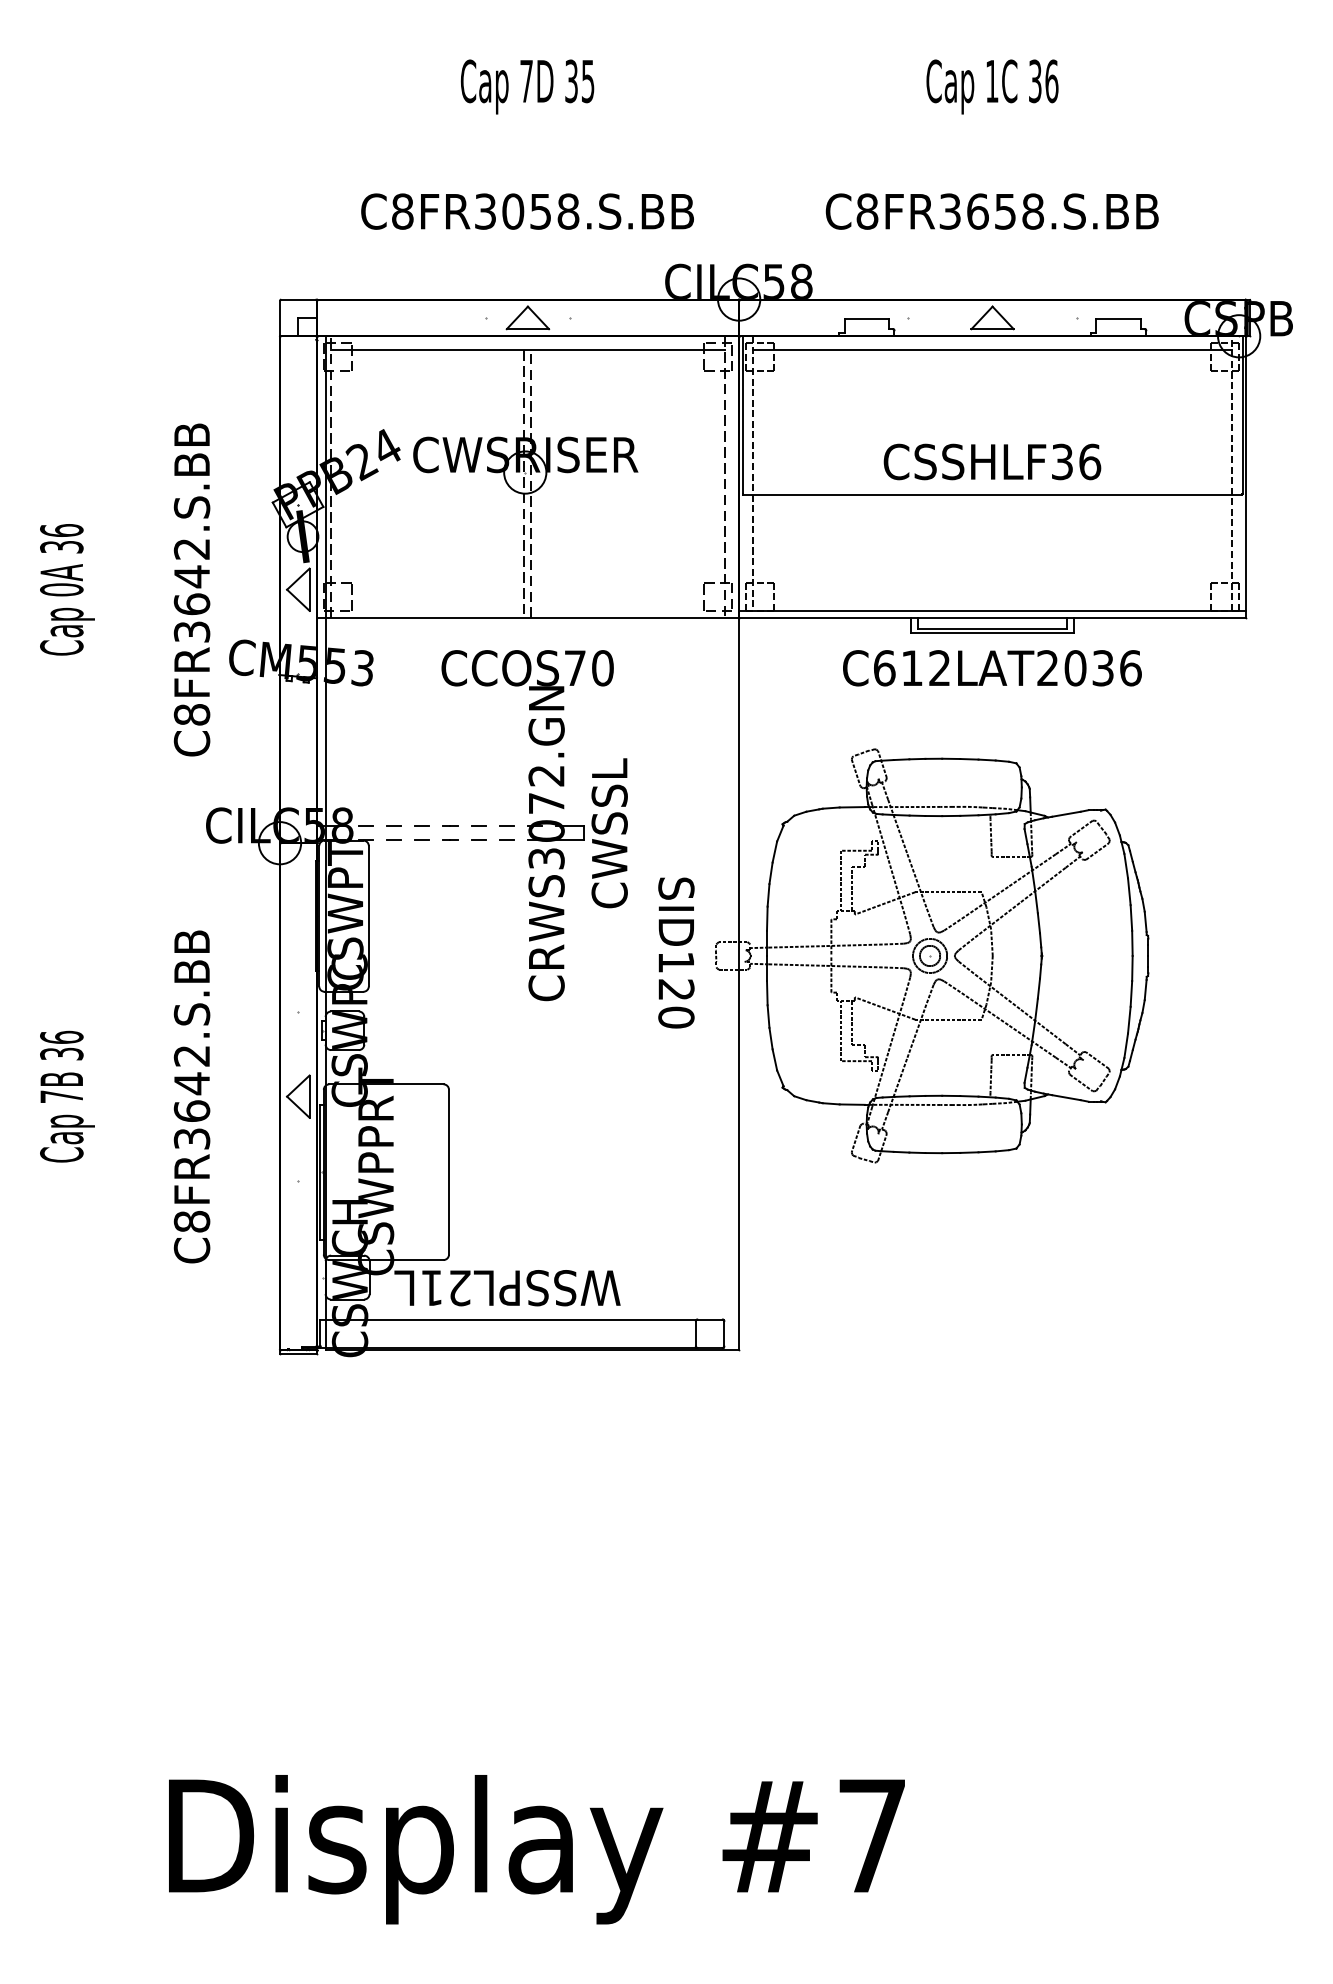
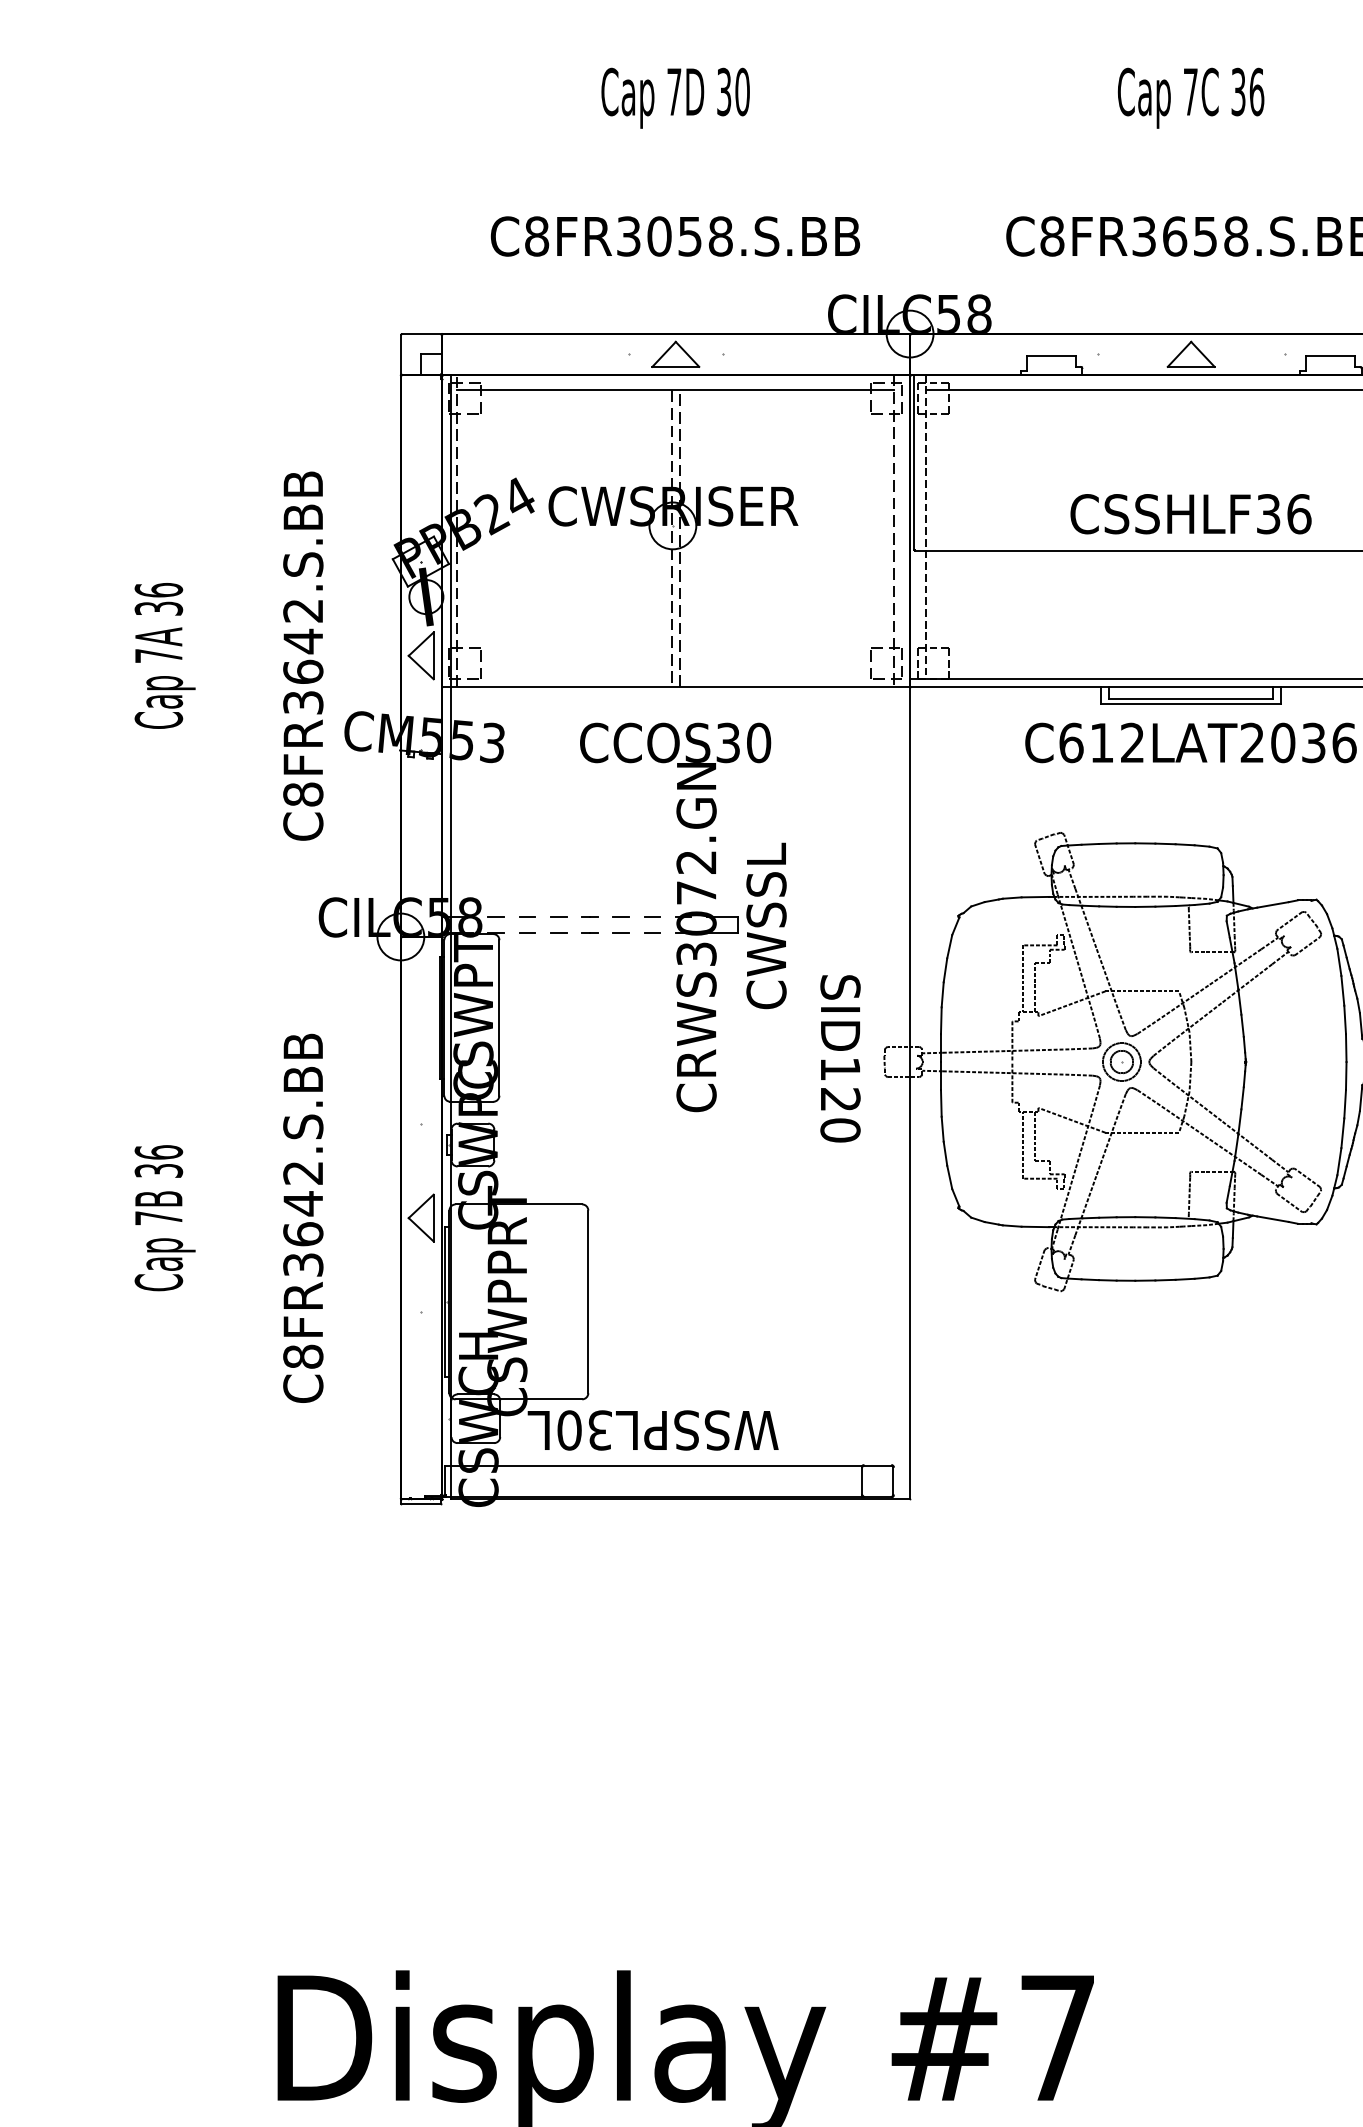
text: (587, 81) -> (741, 92), 35 -> 30
text: (992, 81) -> (1191, 92), 1C -> 7C
text: (61, 589) -> (158, 655), 0A -> 7A
text: (574, 668) -> (727, 743), CCOS70 -> CCOS30
text: (445, 1288) -> (584, 1430), WSSPL21L -> WSSPL30L

